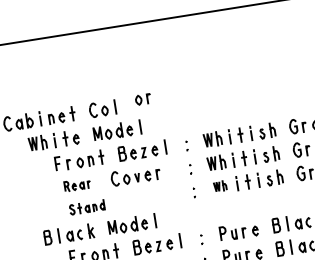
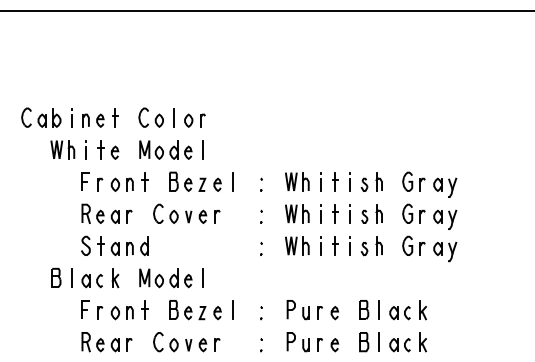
part: (142, 99) -> (194, 120), moved
part: (77, 184) -> (106, 213), size x1.43
part: (220, 186) -> (297, 245), size x1.43
part: (86, 207) -> (114, 245), size x1.43

